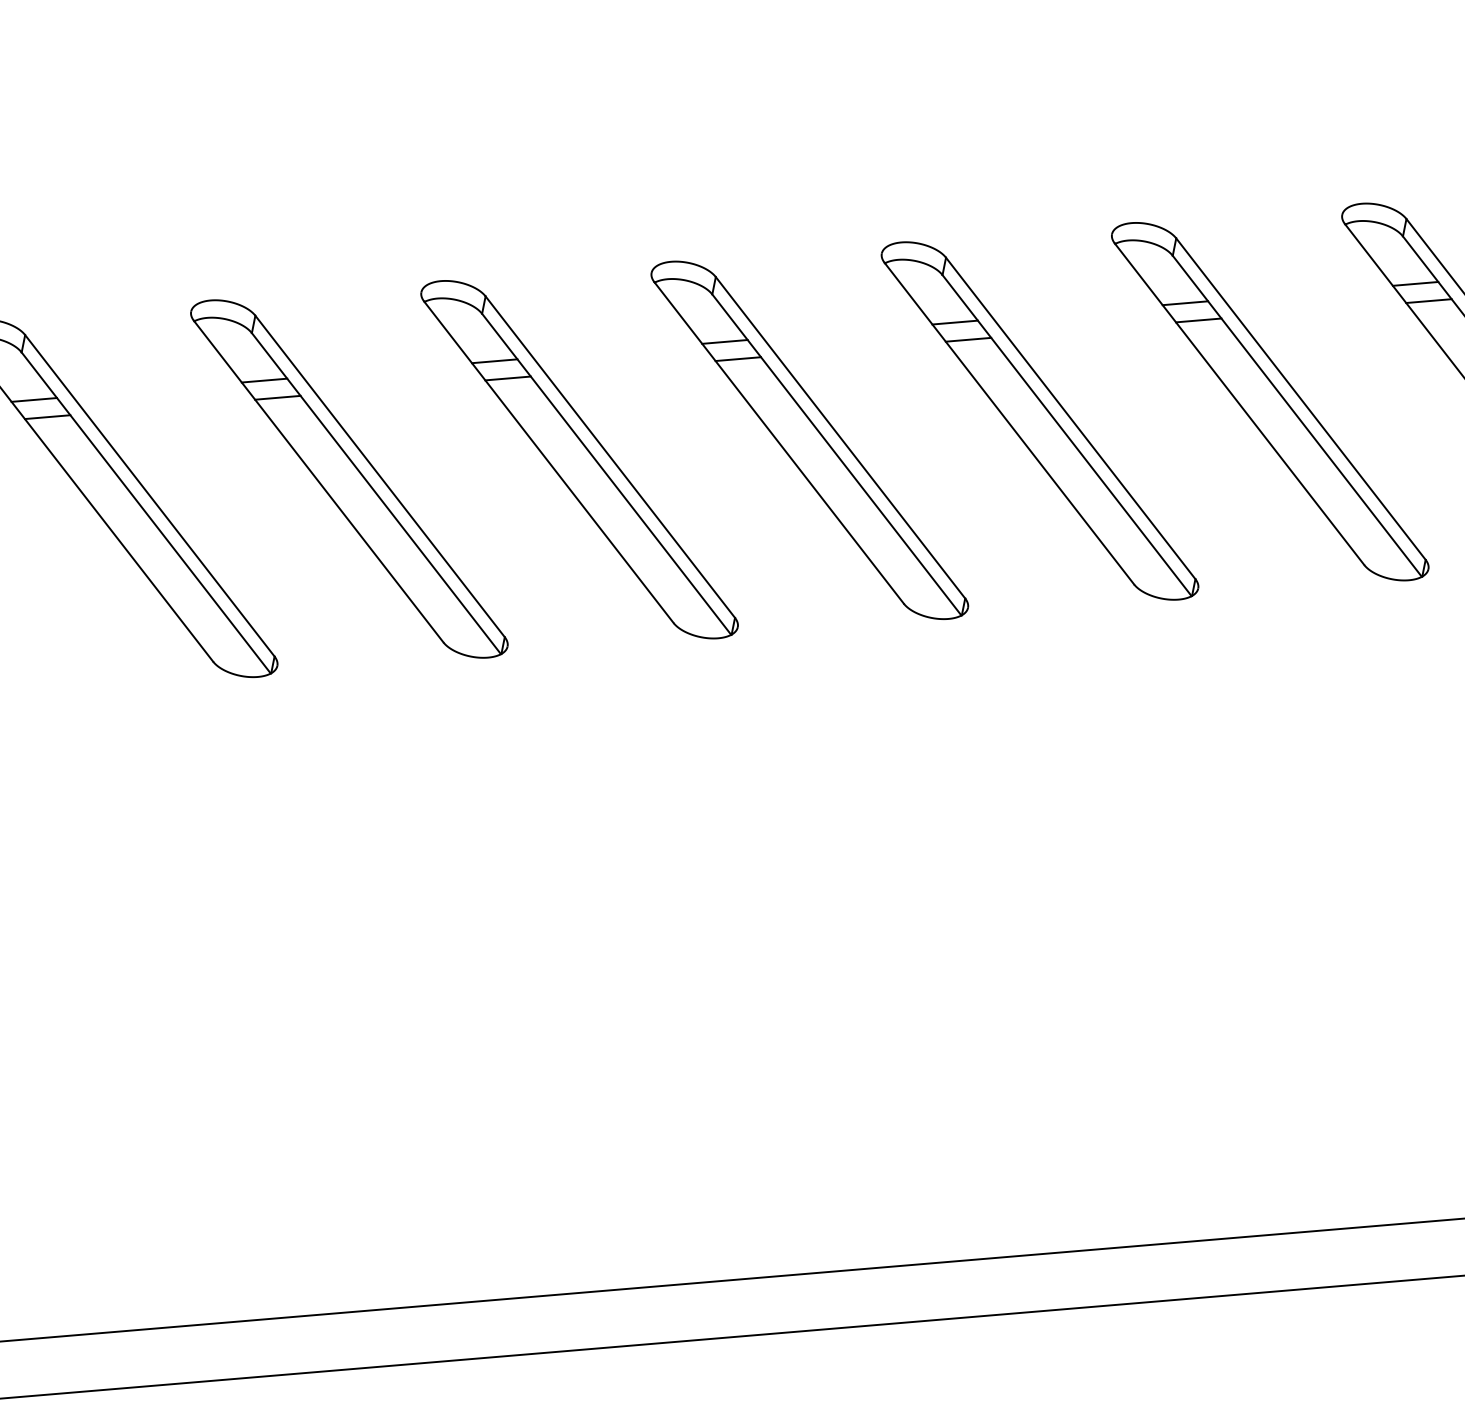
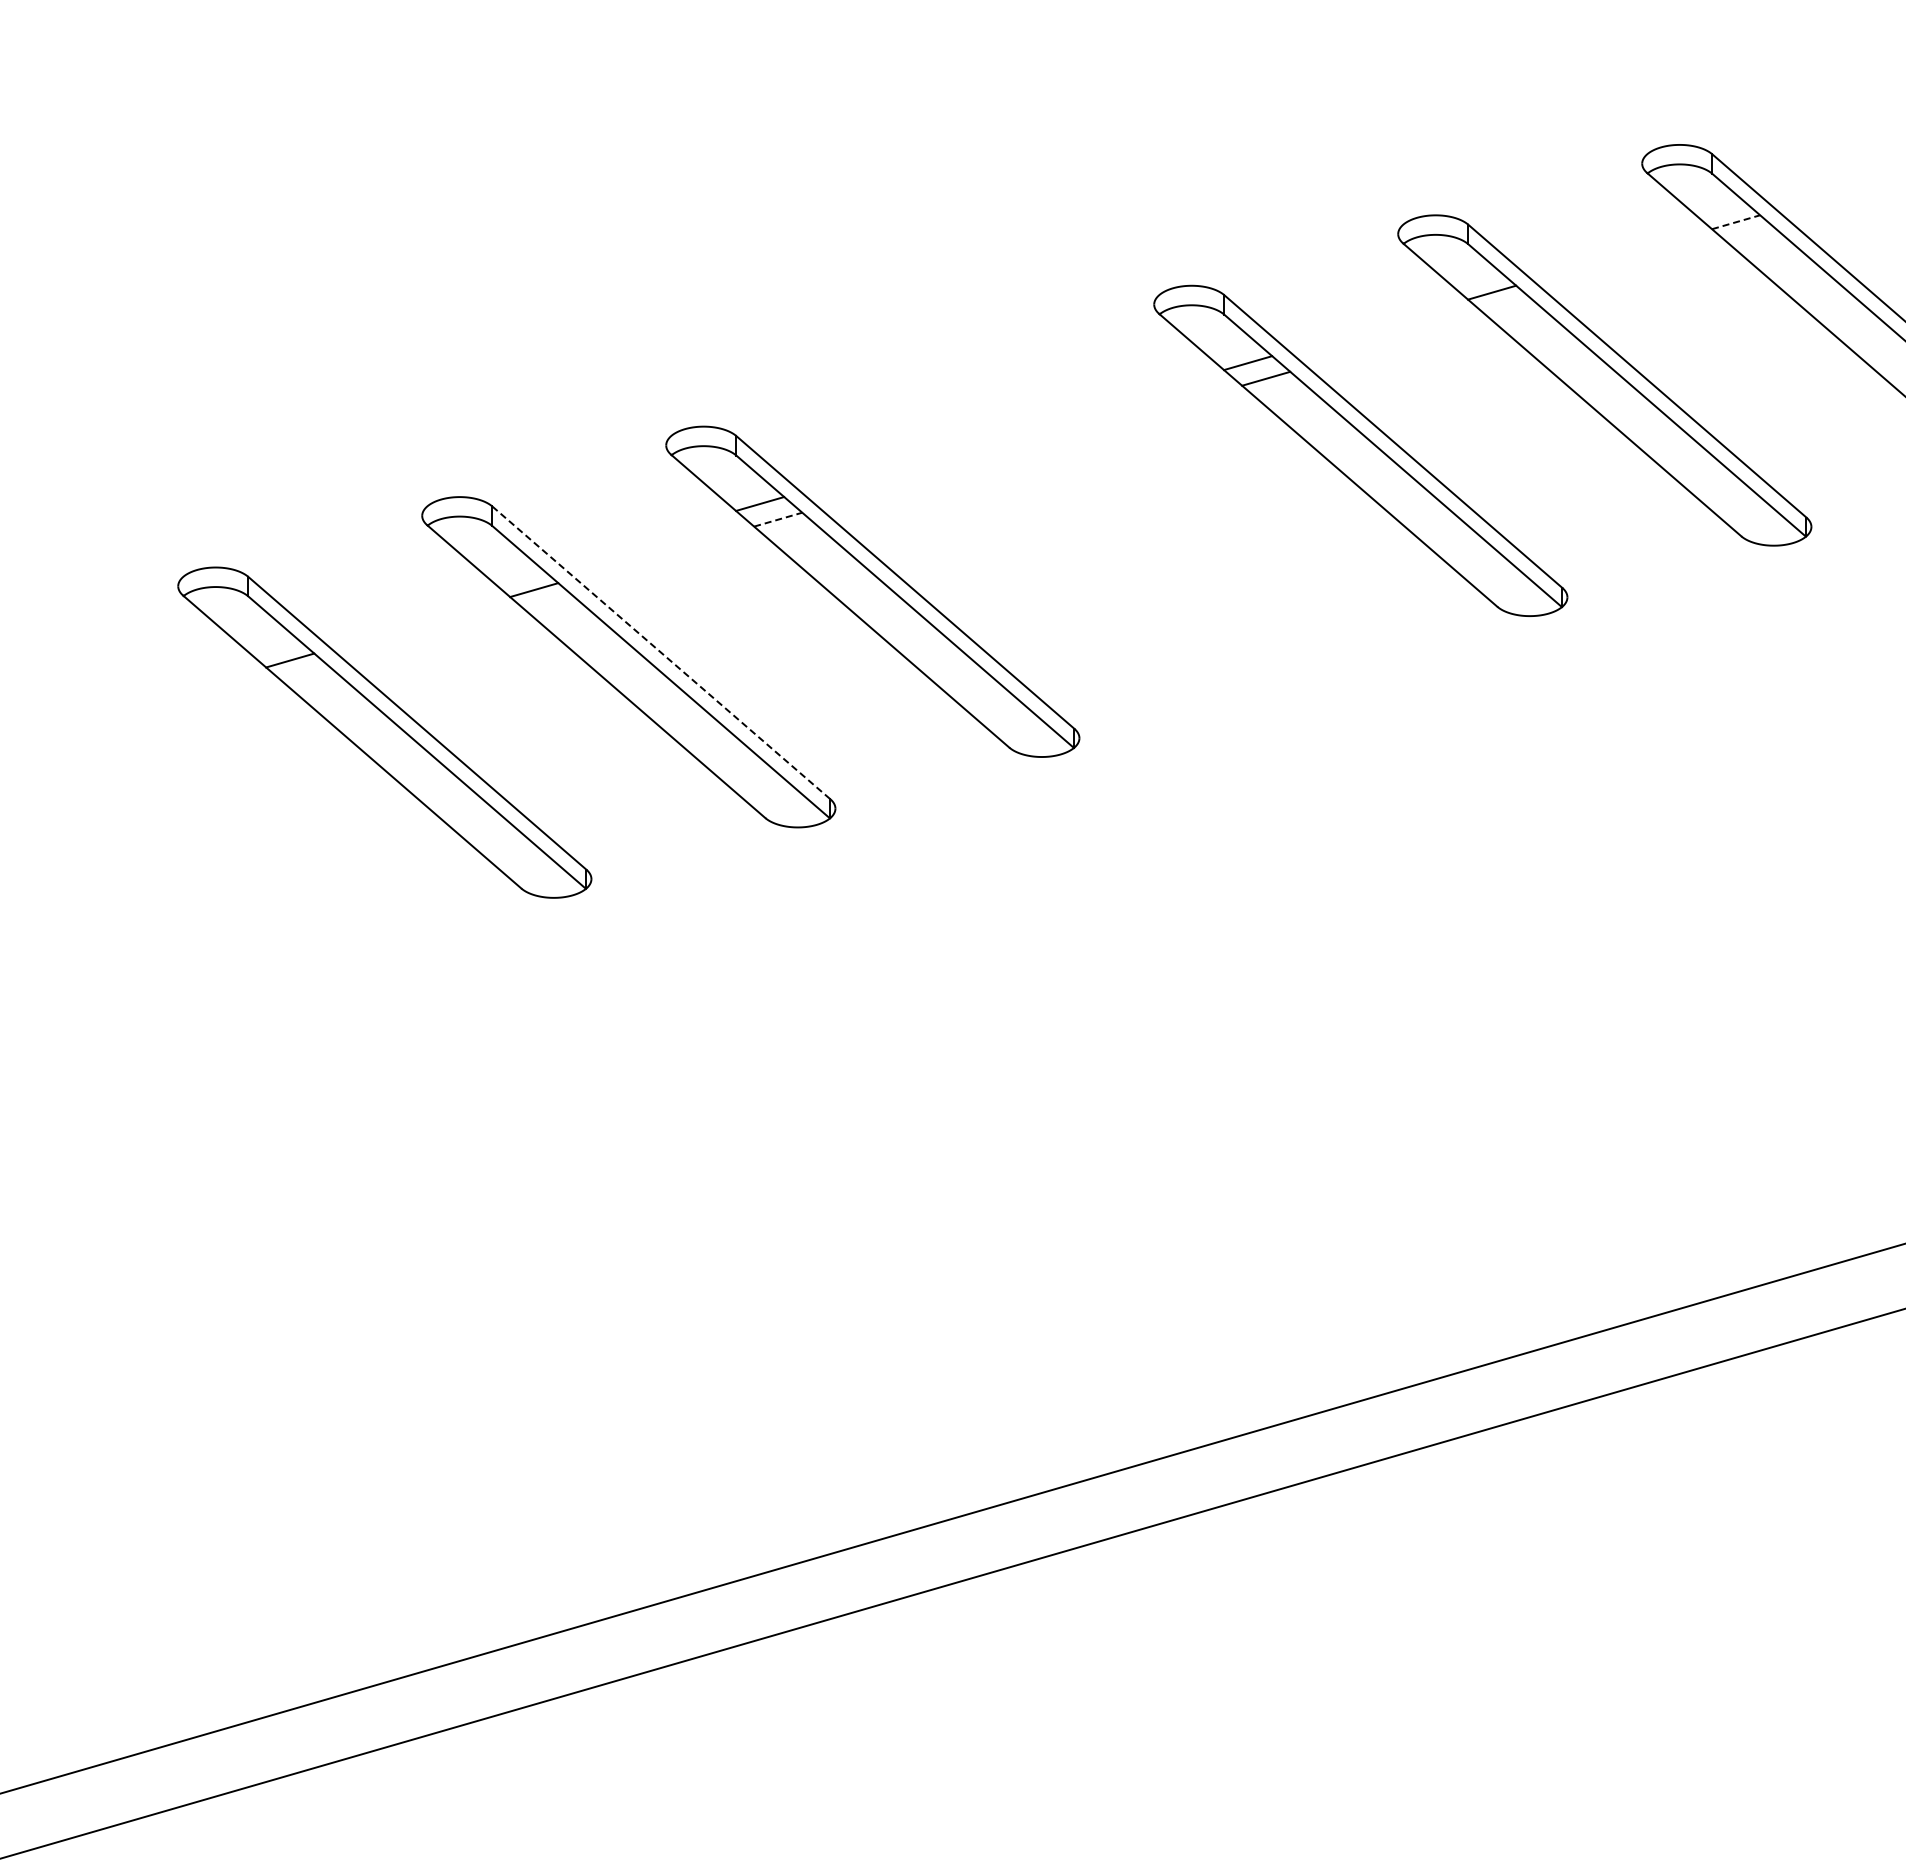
line: (1415, 284) -> (1736, 222), solid -> dashed
line: (1429, 300) -> (1754, 237), removed
line: (1198, 320) -> (1510, 308), removed
line: (508, 378) -> (778, 519), solid -> dashed
line: (264, 380) -> (516, 574), removed
line: (34, 399) -> (272, 644), removed
part: (809, 440) -> (1116, 521), removed
line: (380, 476) -> (661, 652), solid -> dashed

